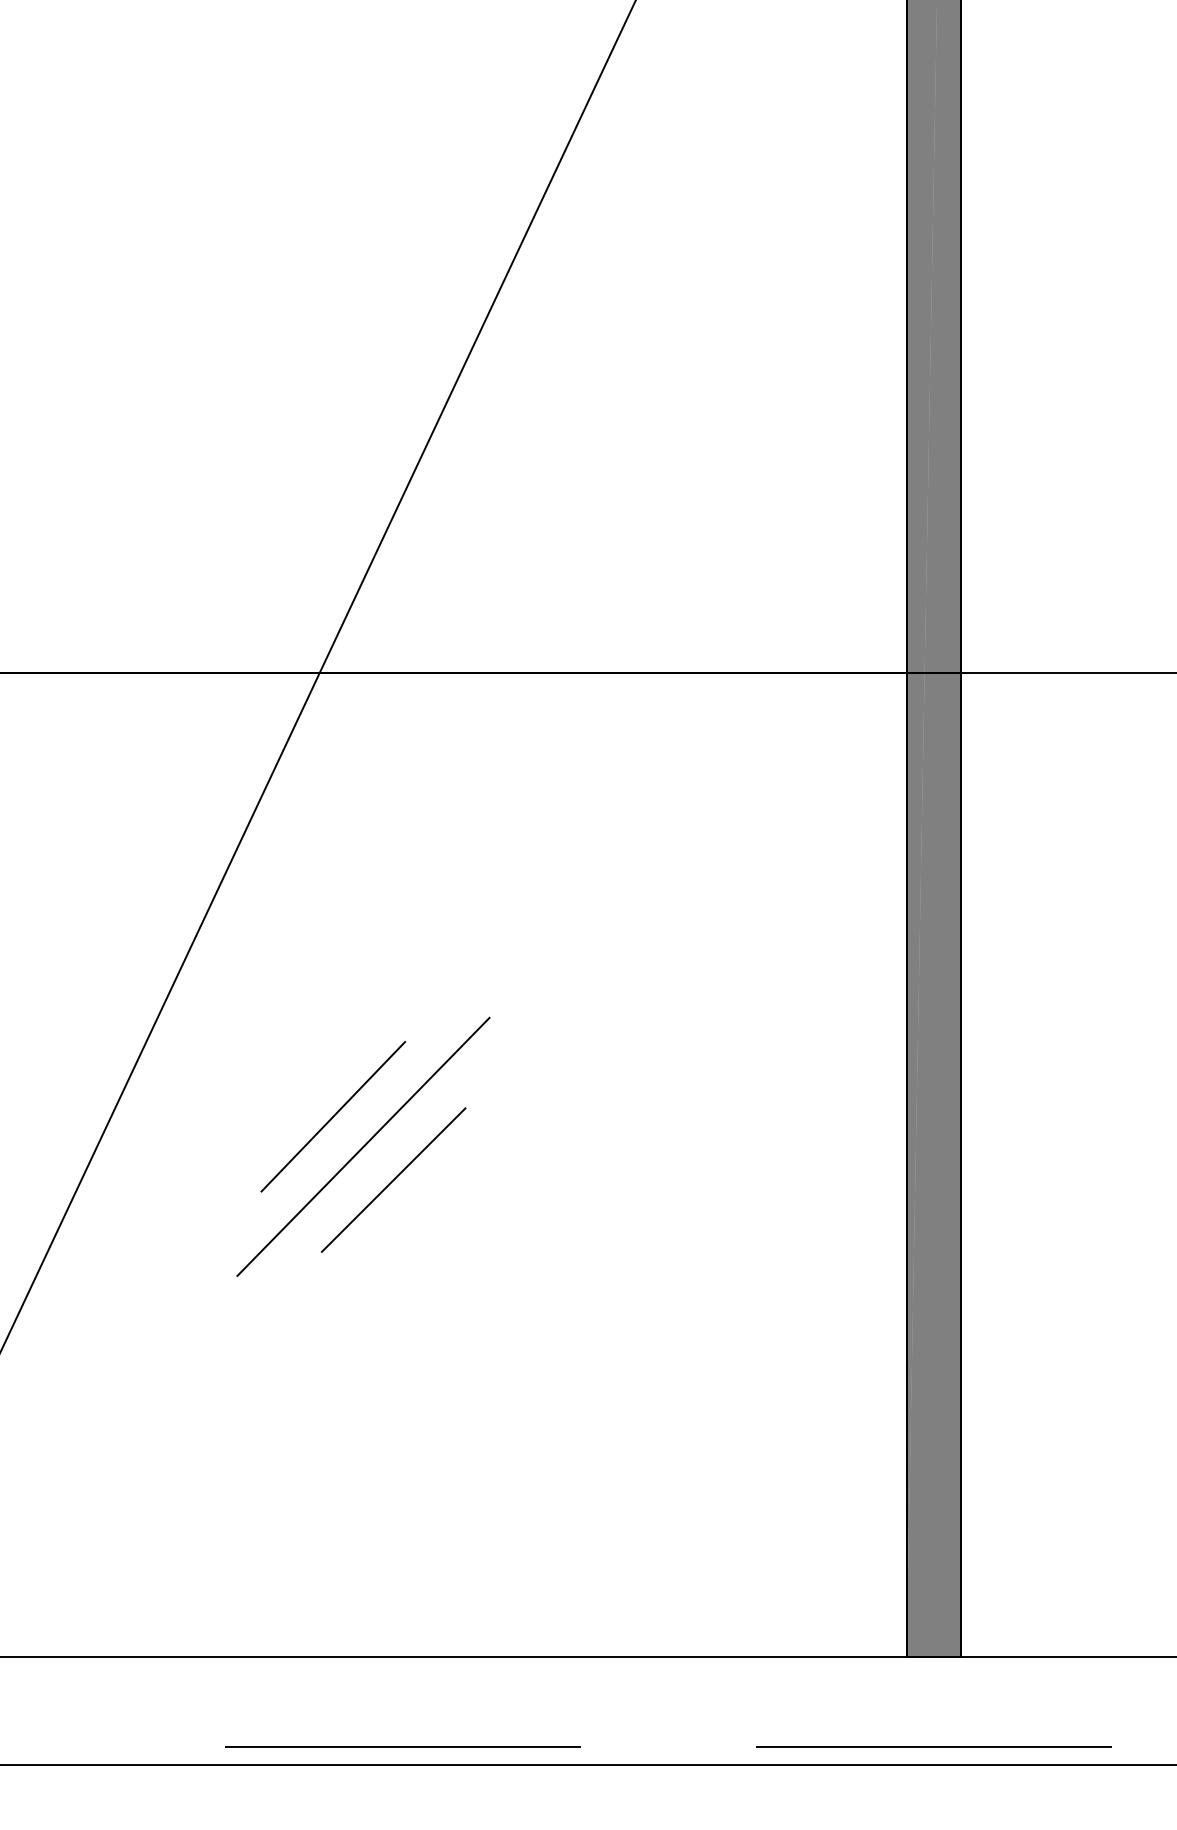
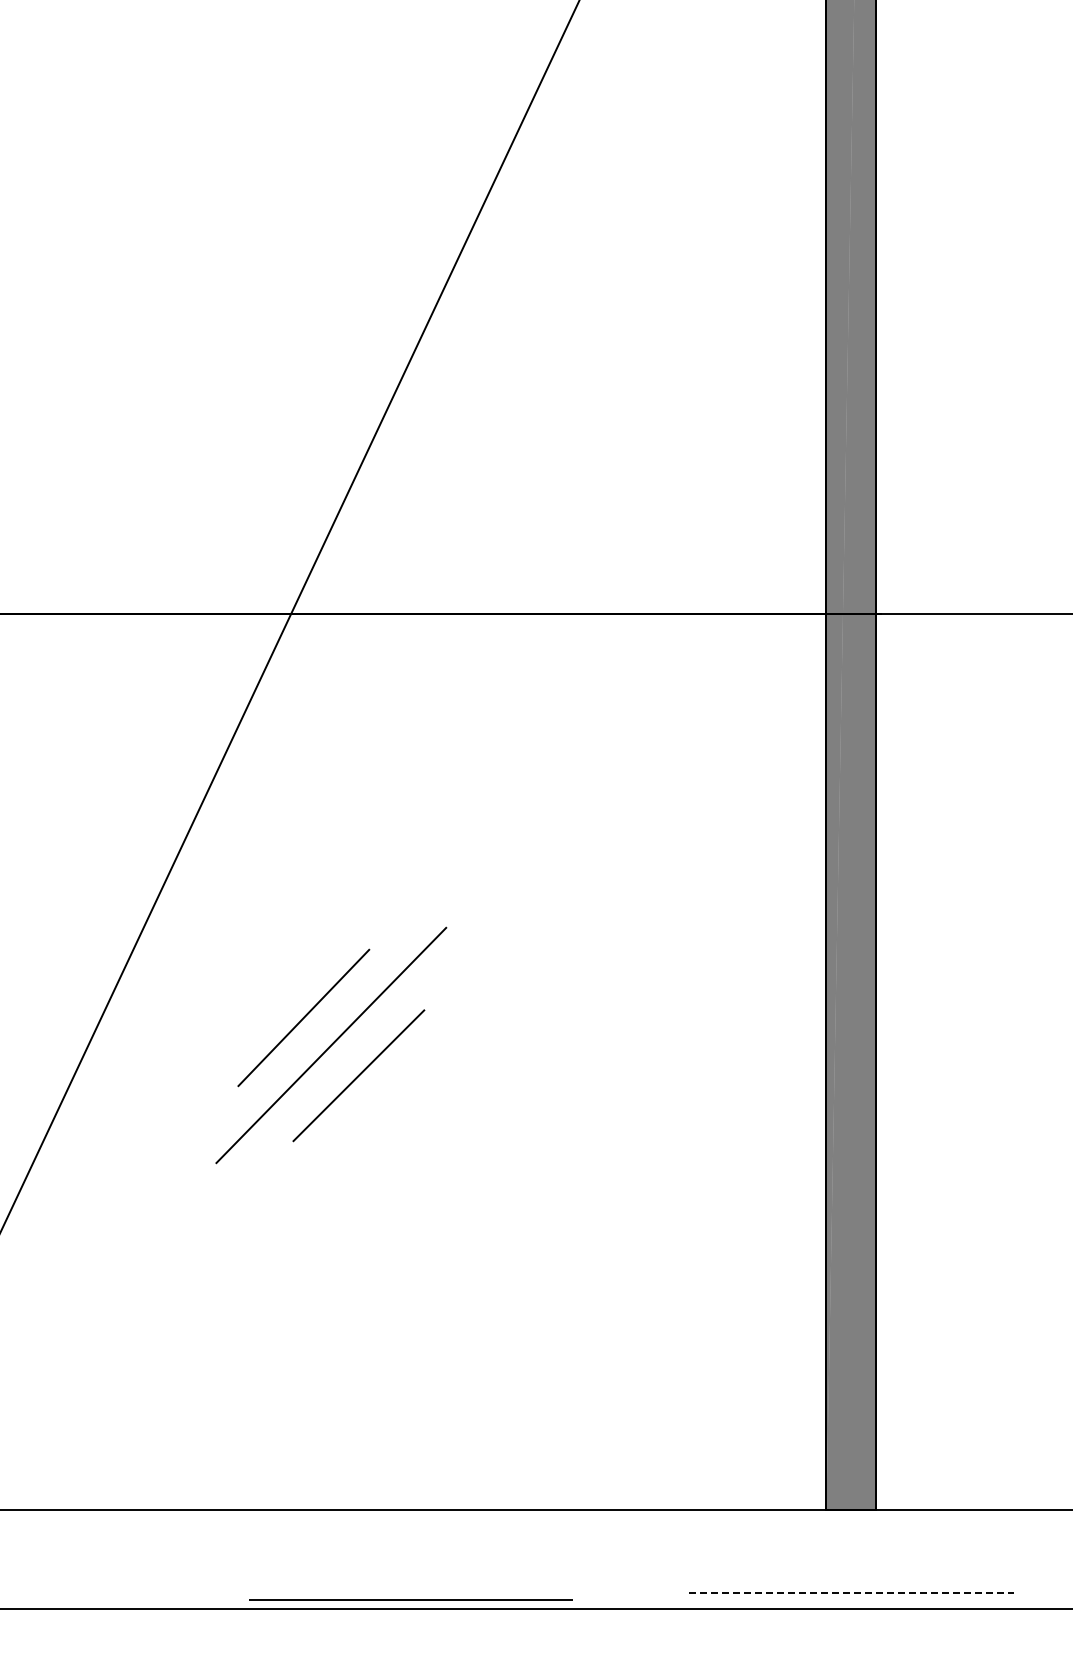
line: (402, 1746) -> (410, 1599), moved
line: (933, 1746) -> (851, 1592), solid -> dashed

